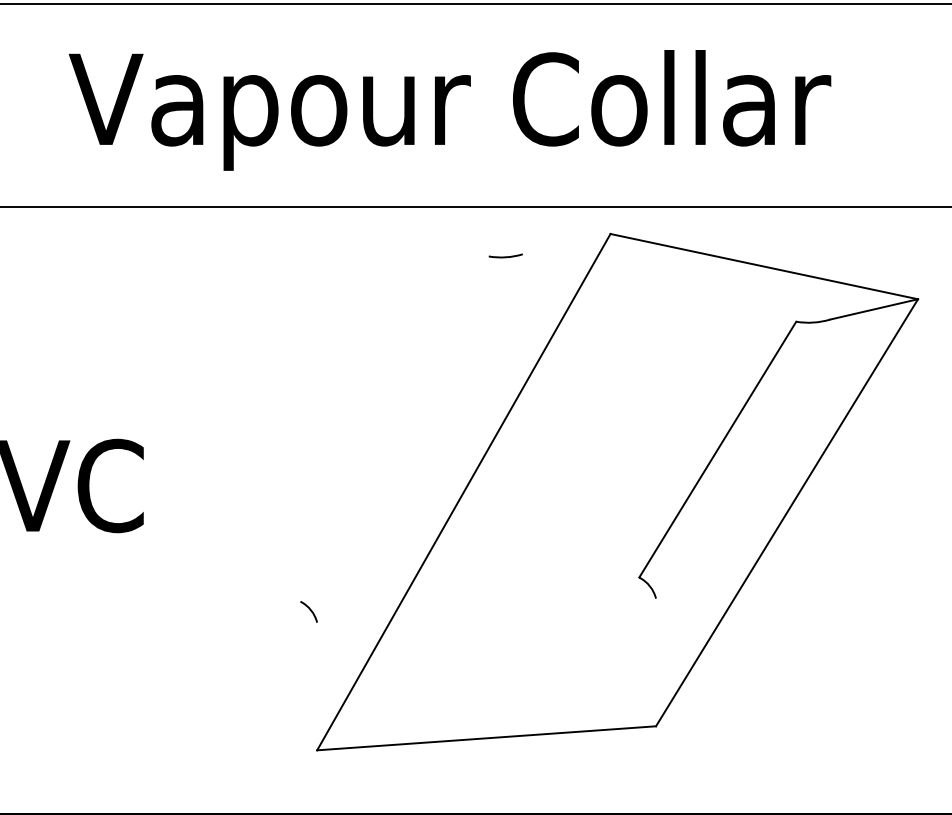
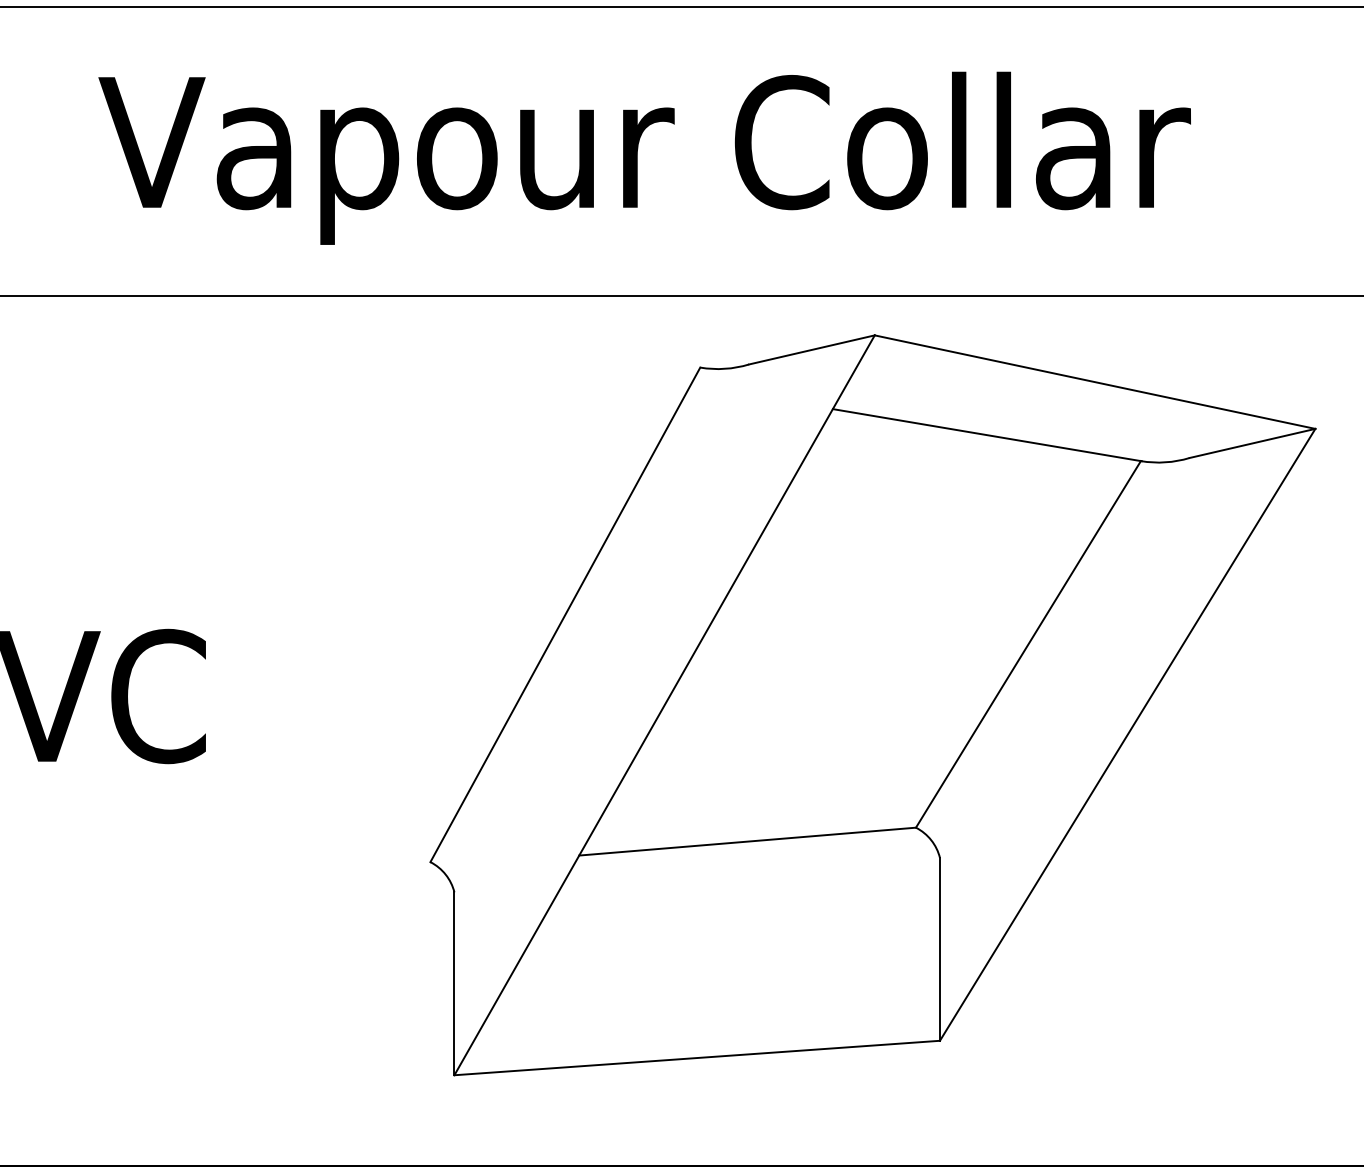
line: (566, 244) -> (811, 350), added
line: (688, 303) -> (986, 434), added
line: (394, 428) -> (565, 614), added
line: (521, 587) -> (747, 841), added
line: (656, 662) -> (940, 949), added
line: (317, 686) -> (454, 983), added

